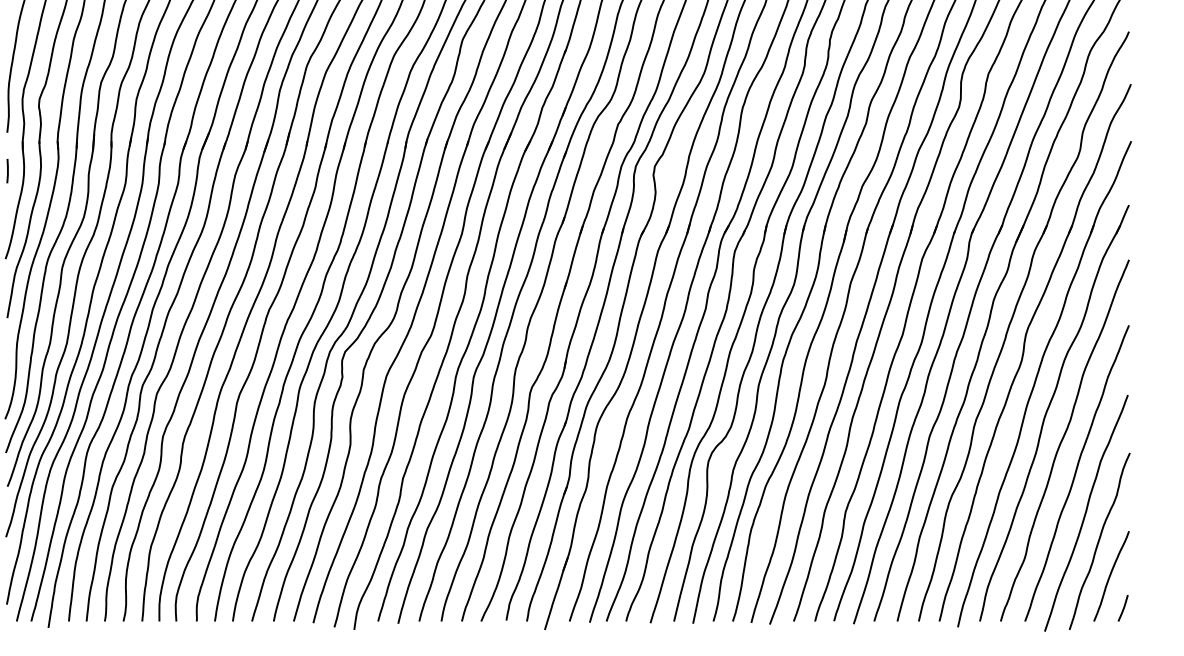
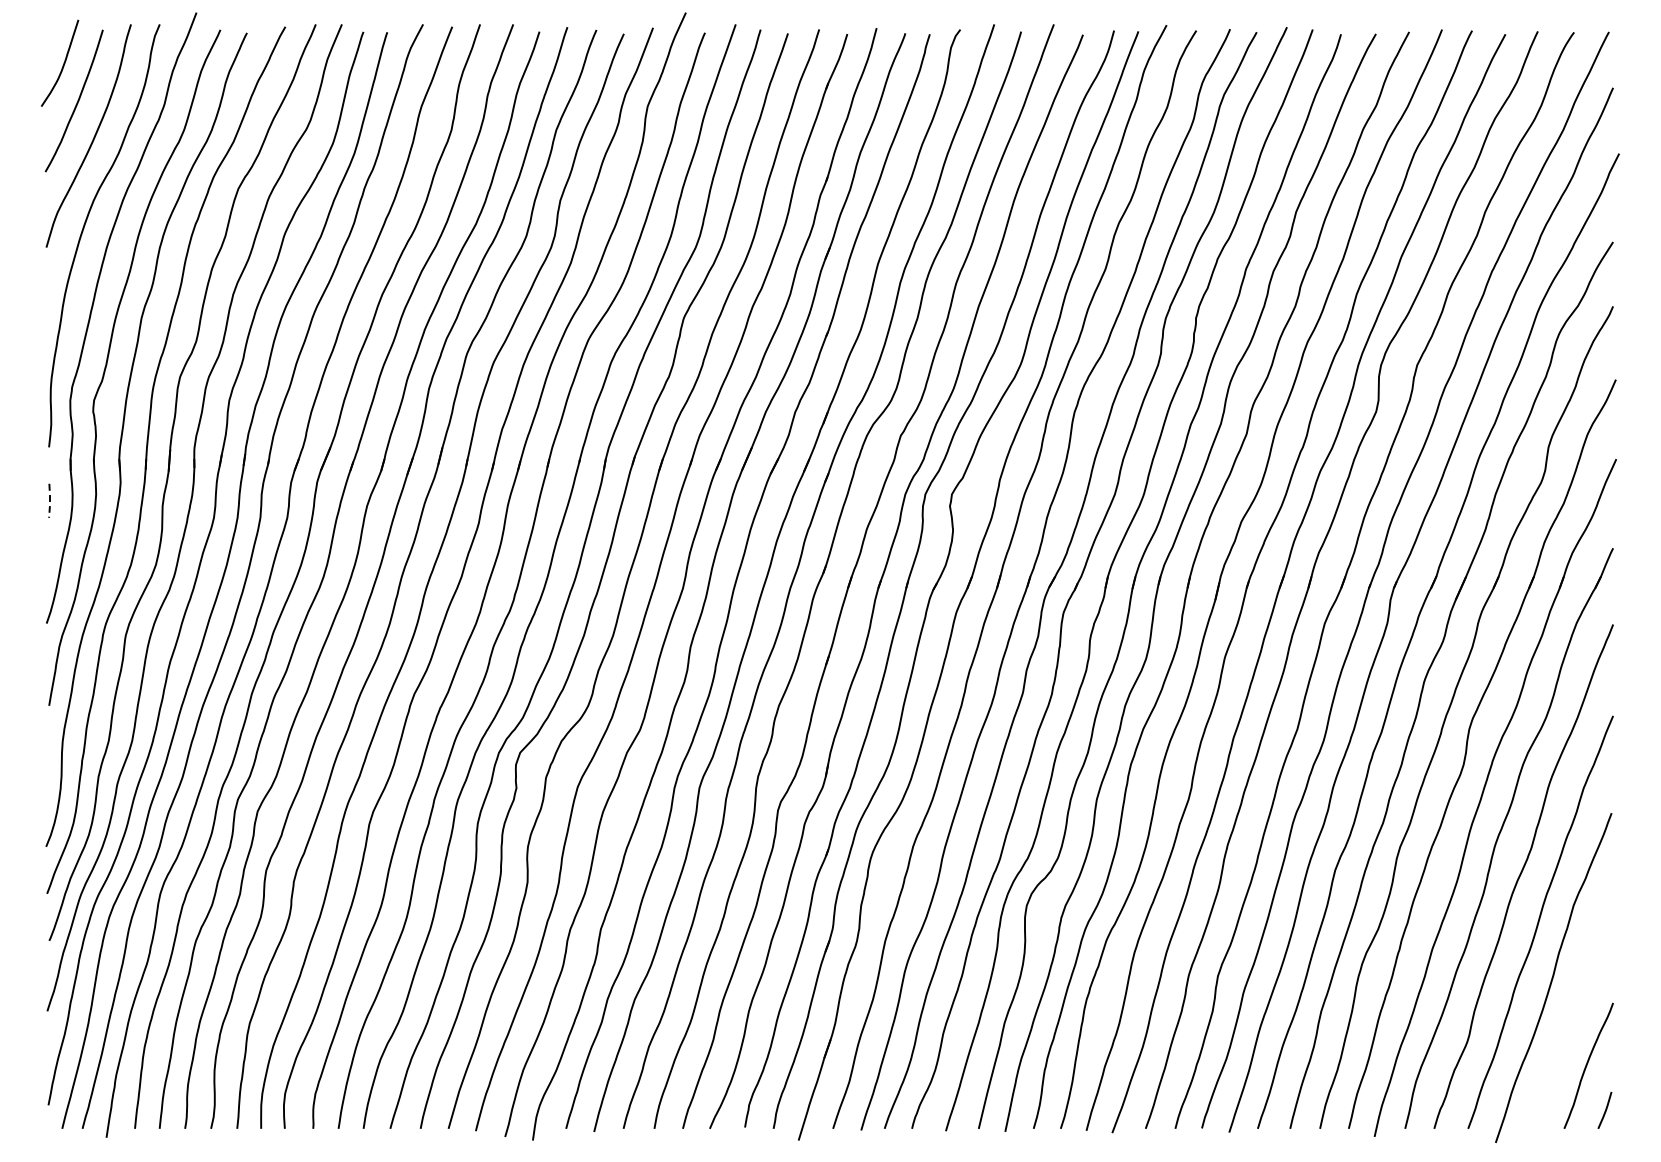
line: (7, 171) -> (49, 501), solid -> dashed
curve: (1099, 540) -> (1572, 1015), removed

